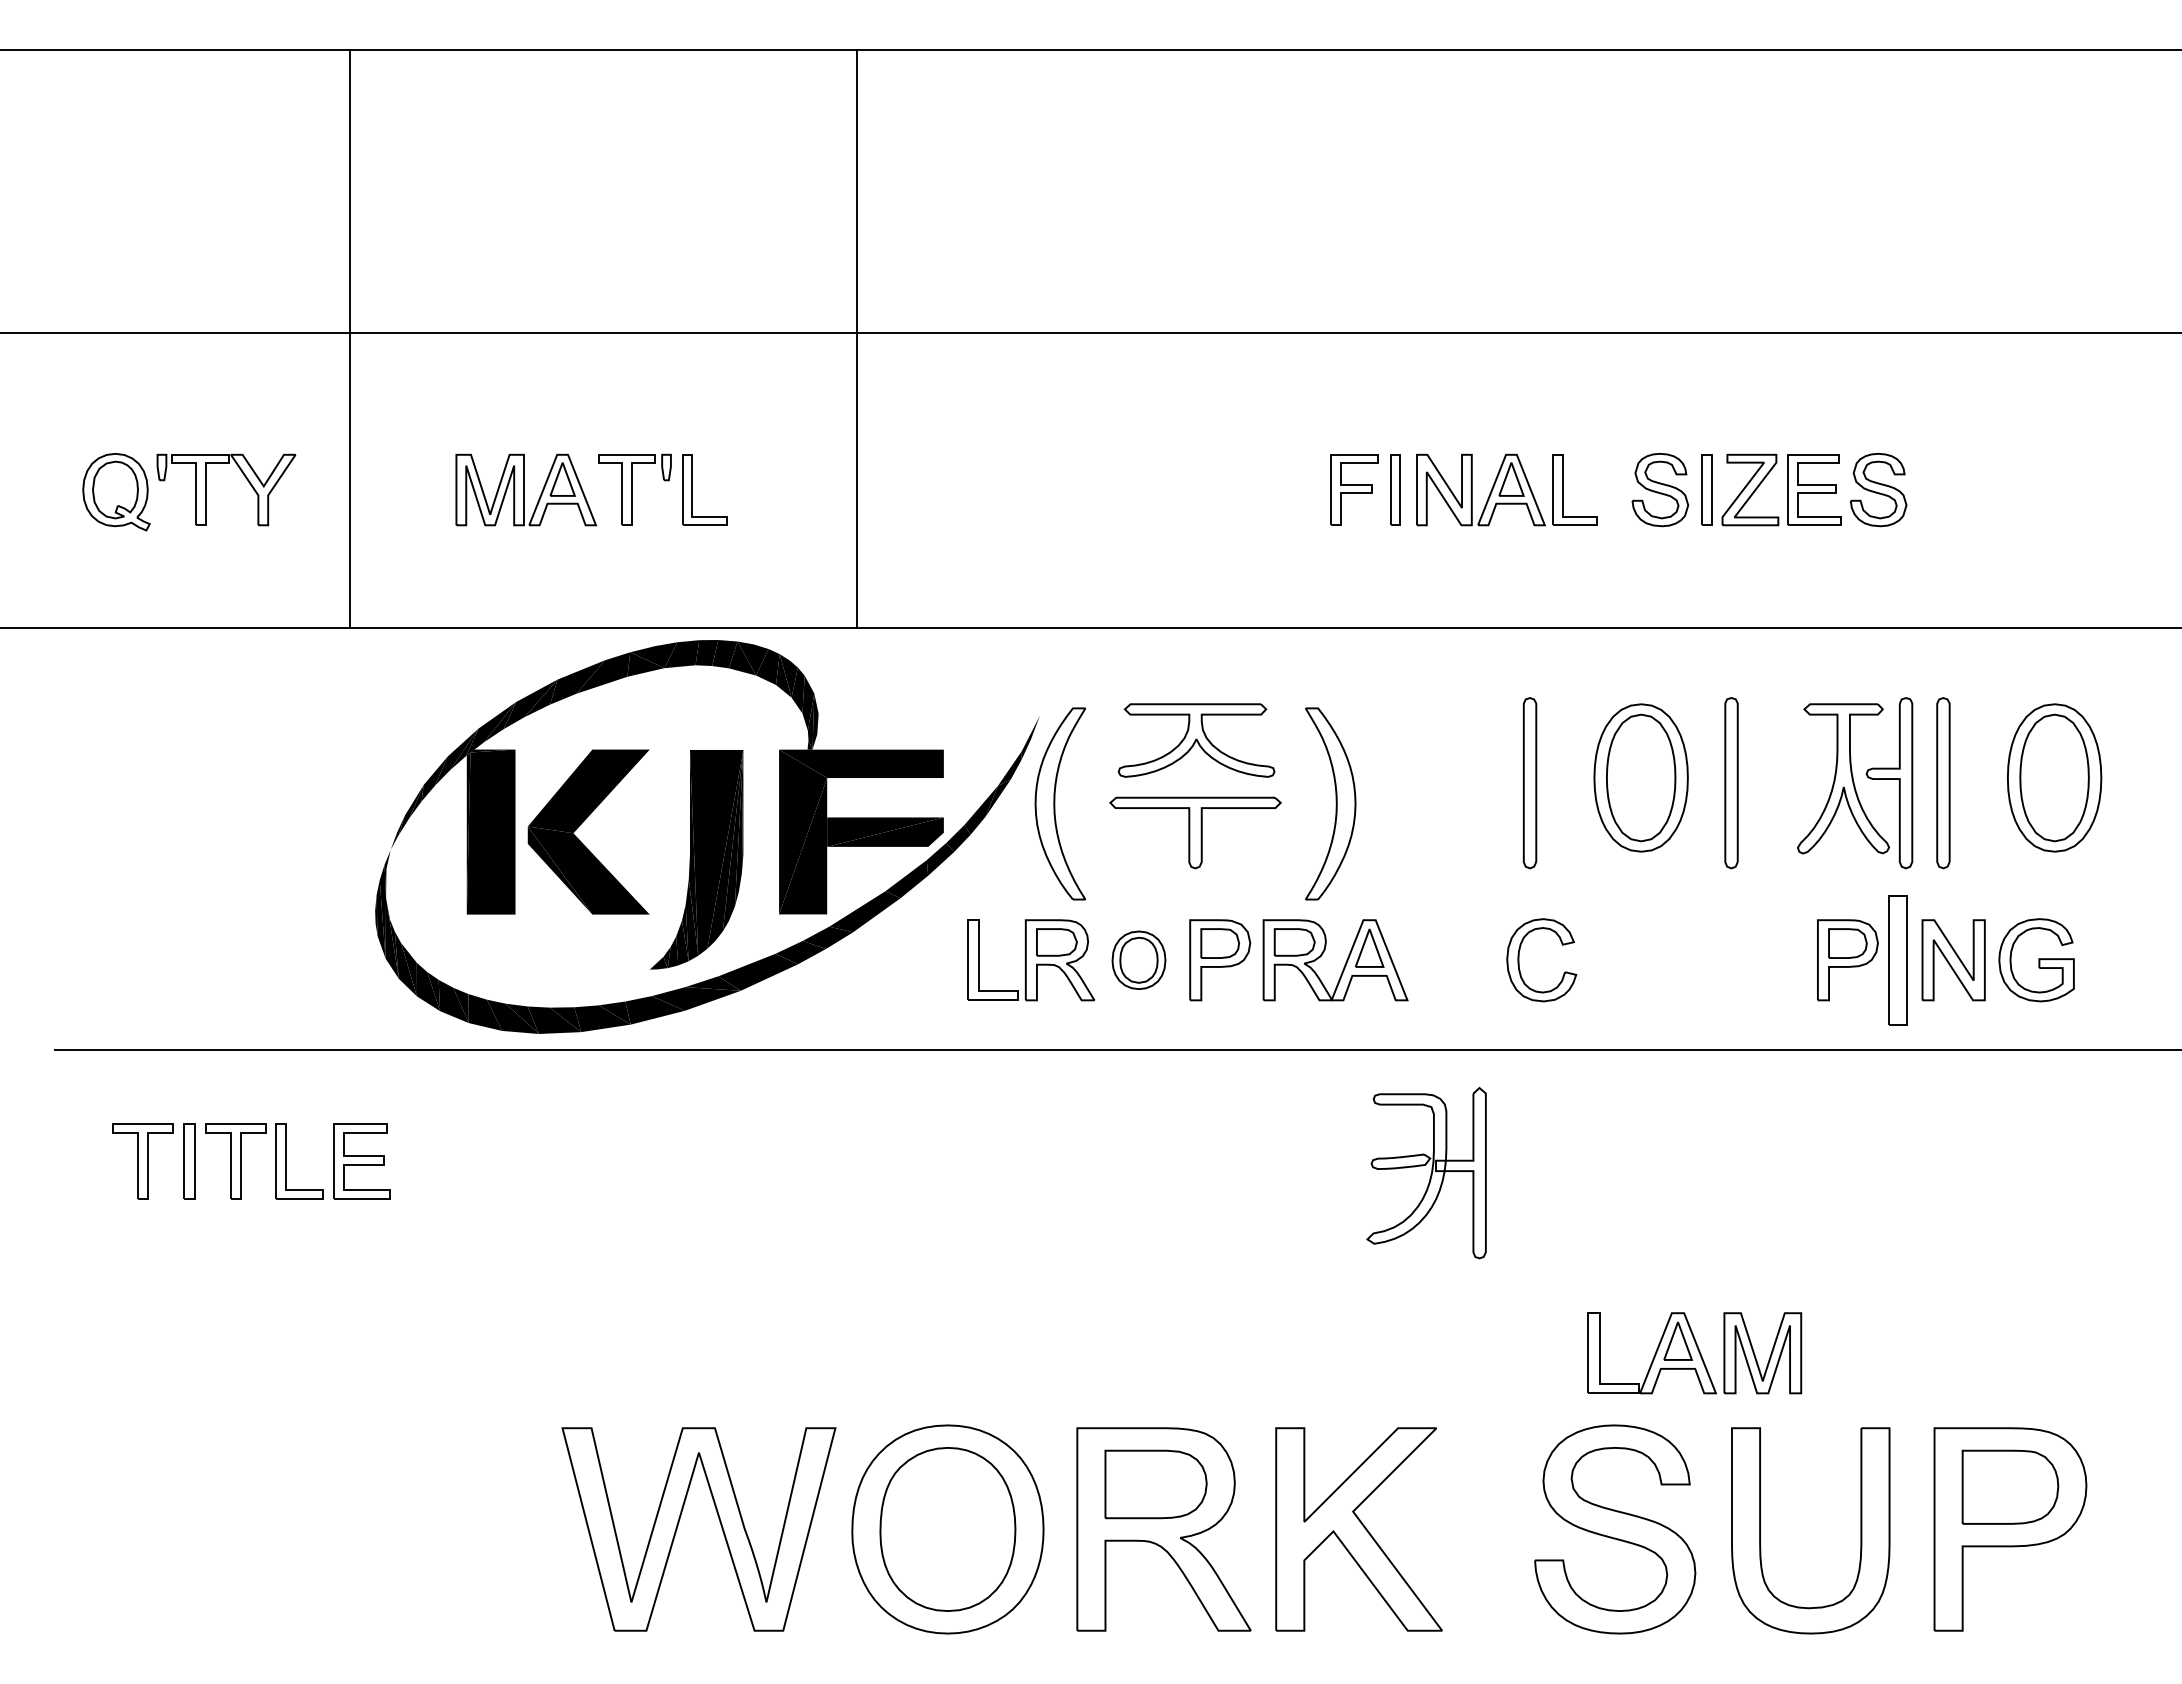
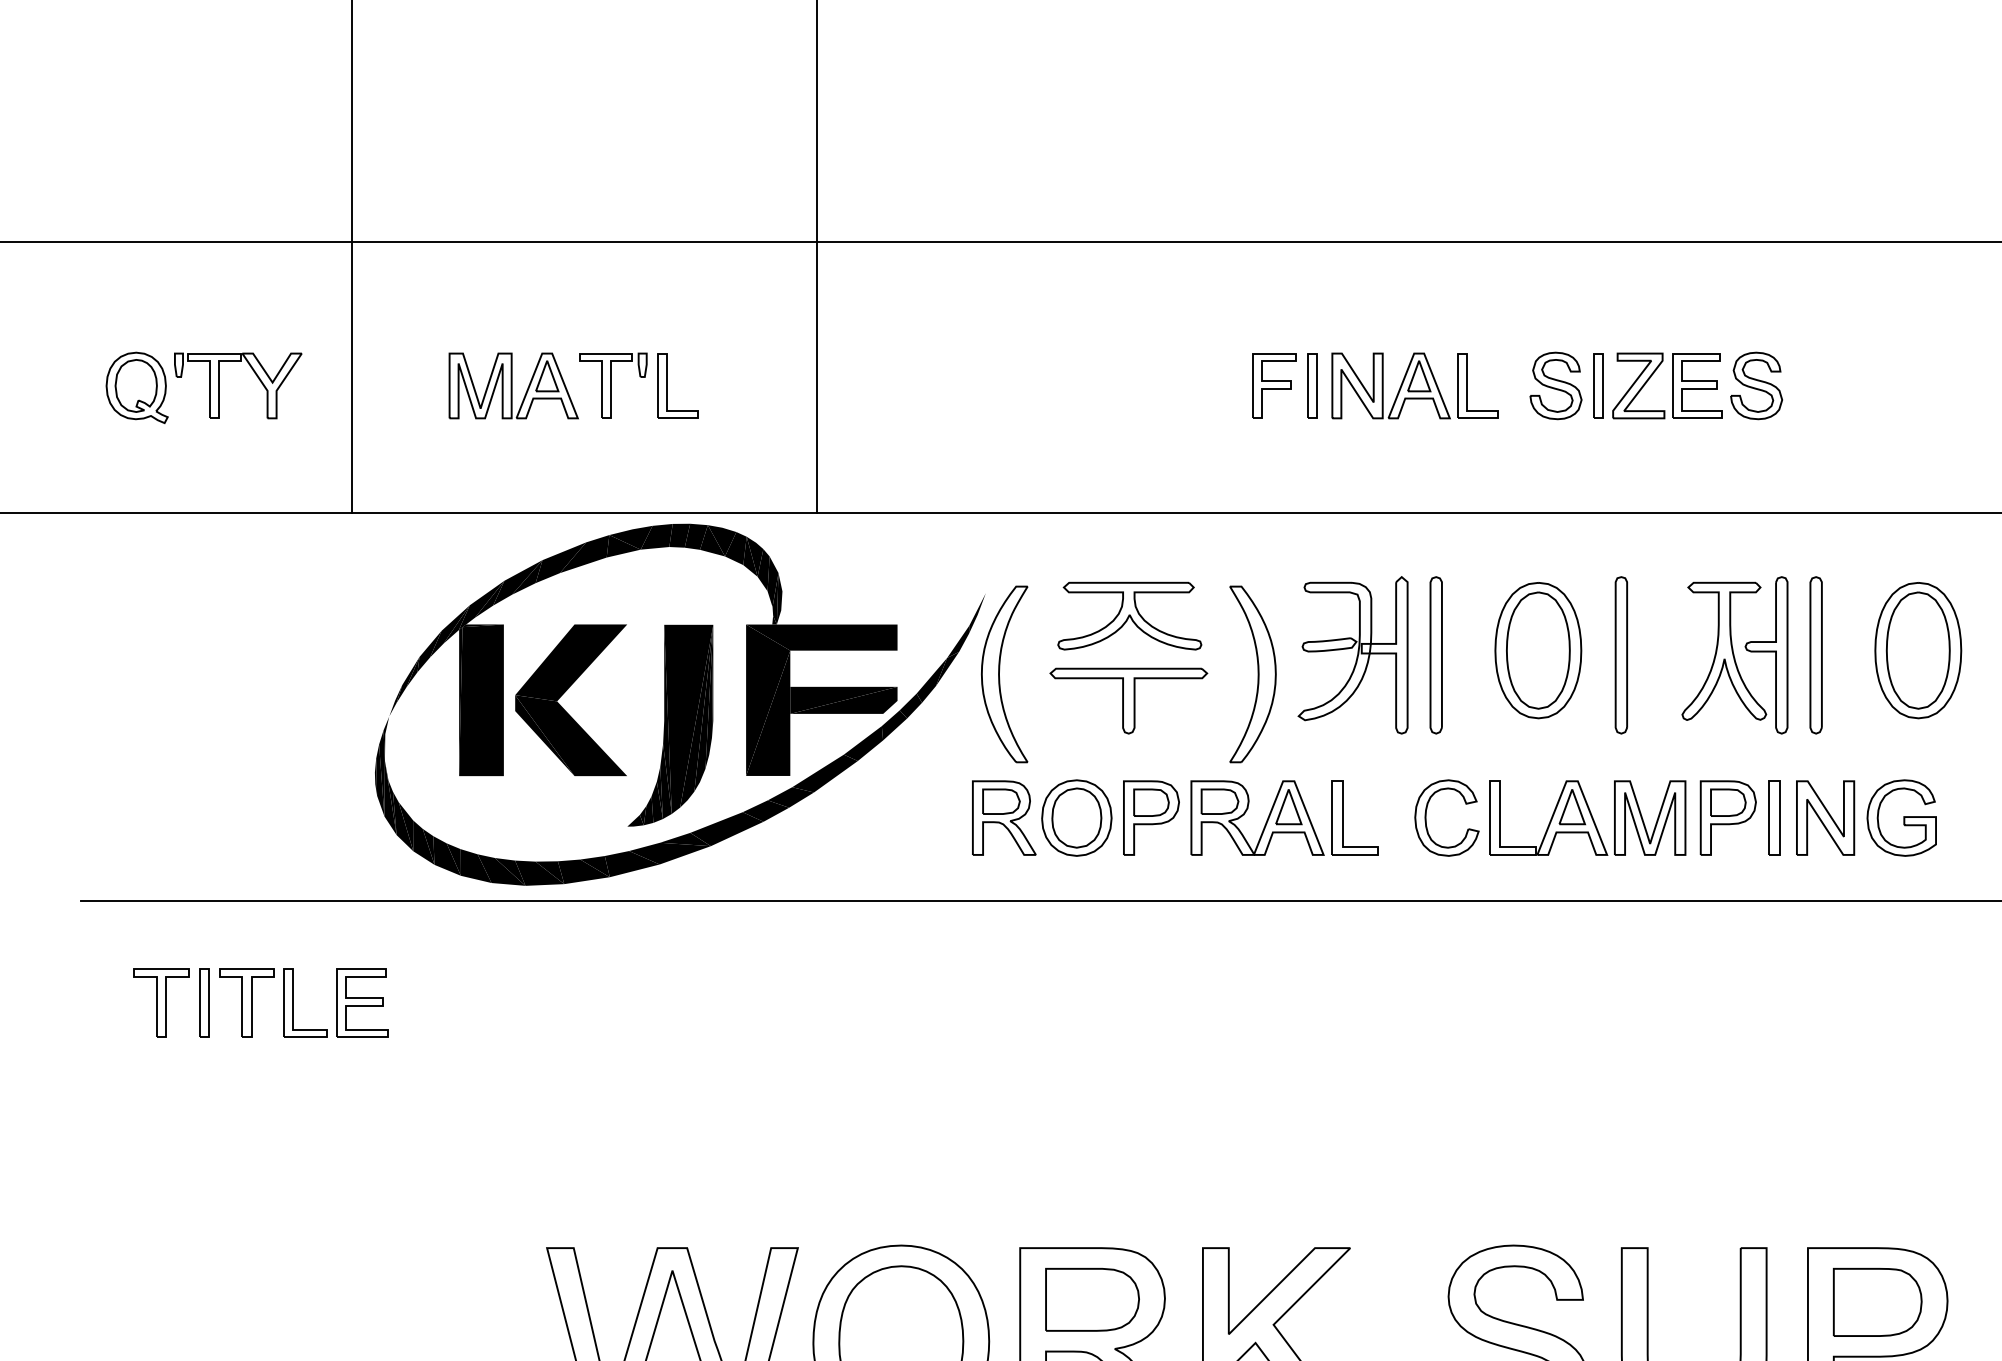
part: (979, 959) -> (1342, 817), moved
part: (1897, 959) -> (1773, 817), size x0.62
part: (1138, 960) -> (1076, 818), size x1.43
part: (1426, 1173) -> (1353, 655), moved
part: (1694, 1353) -> (1587, 818), moved

